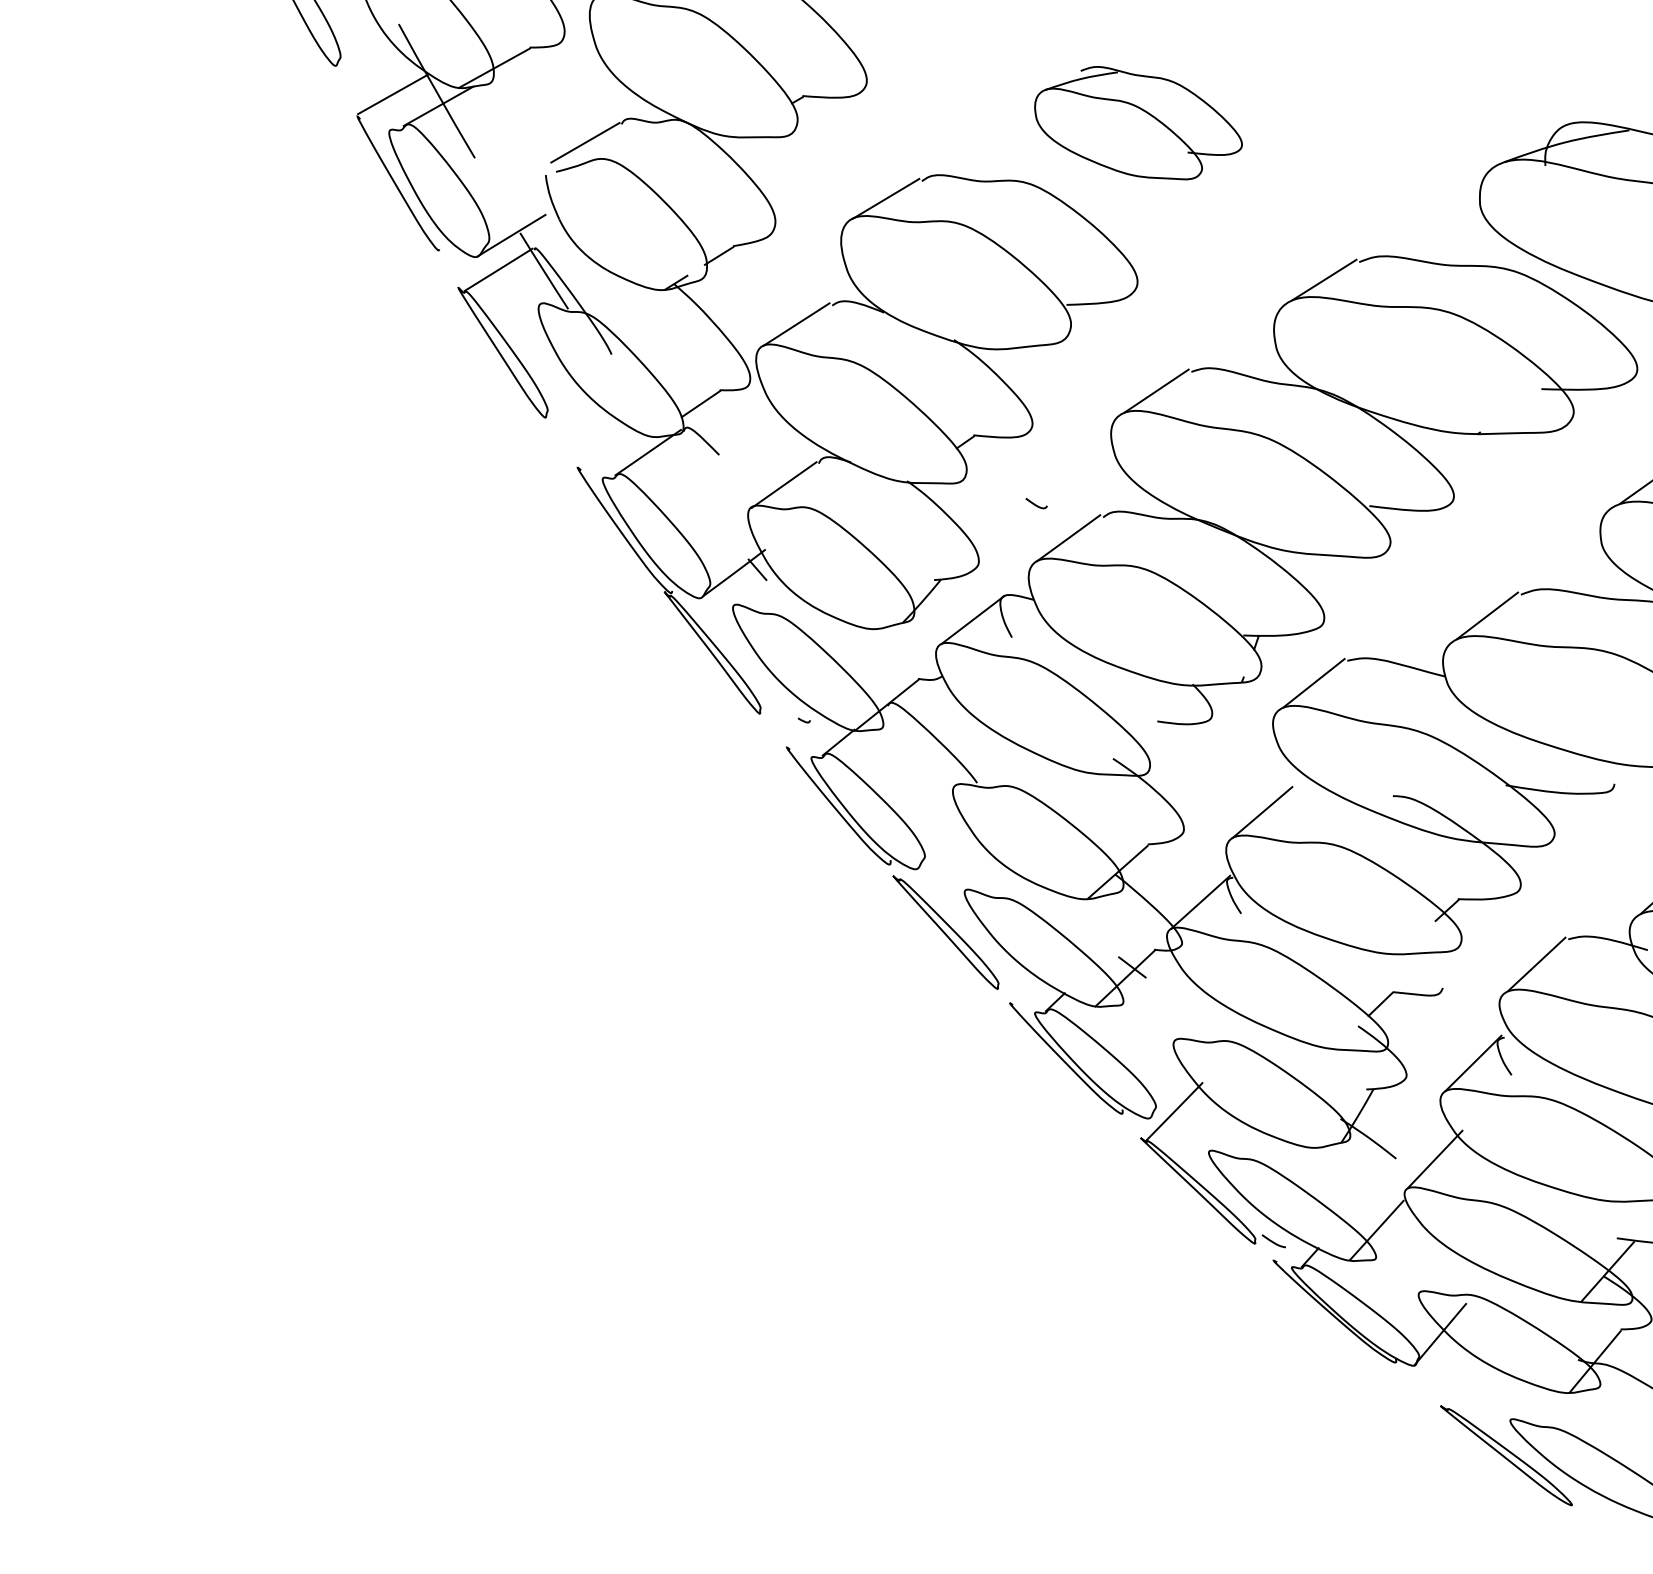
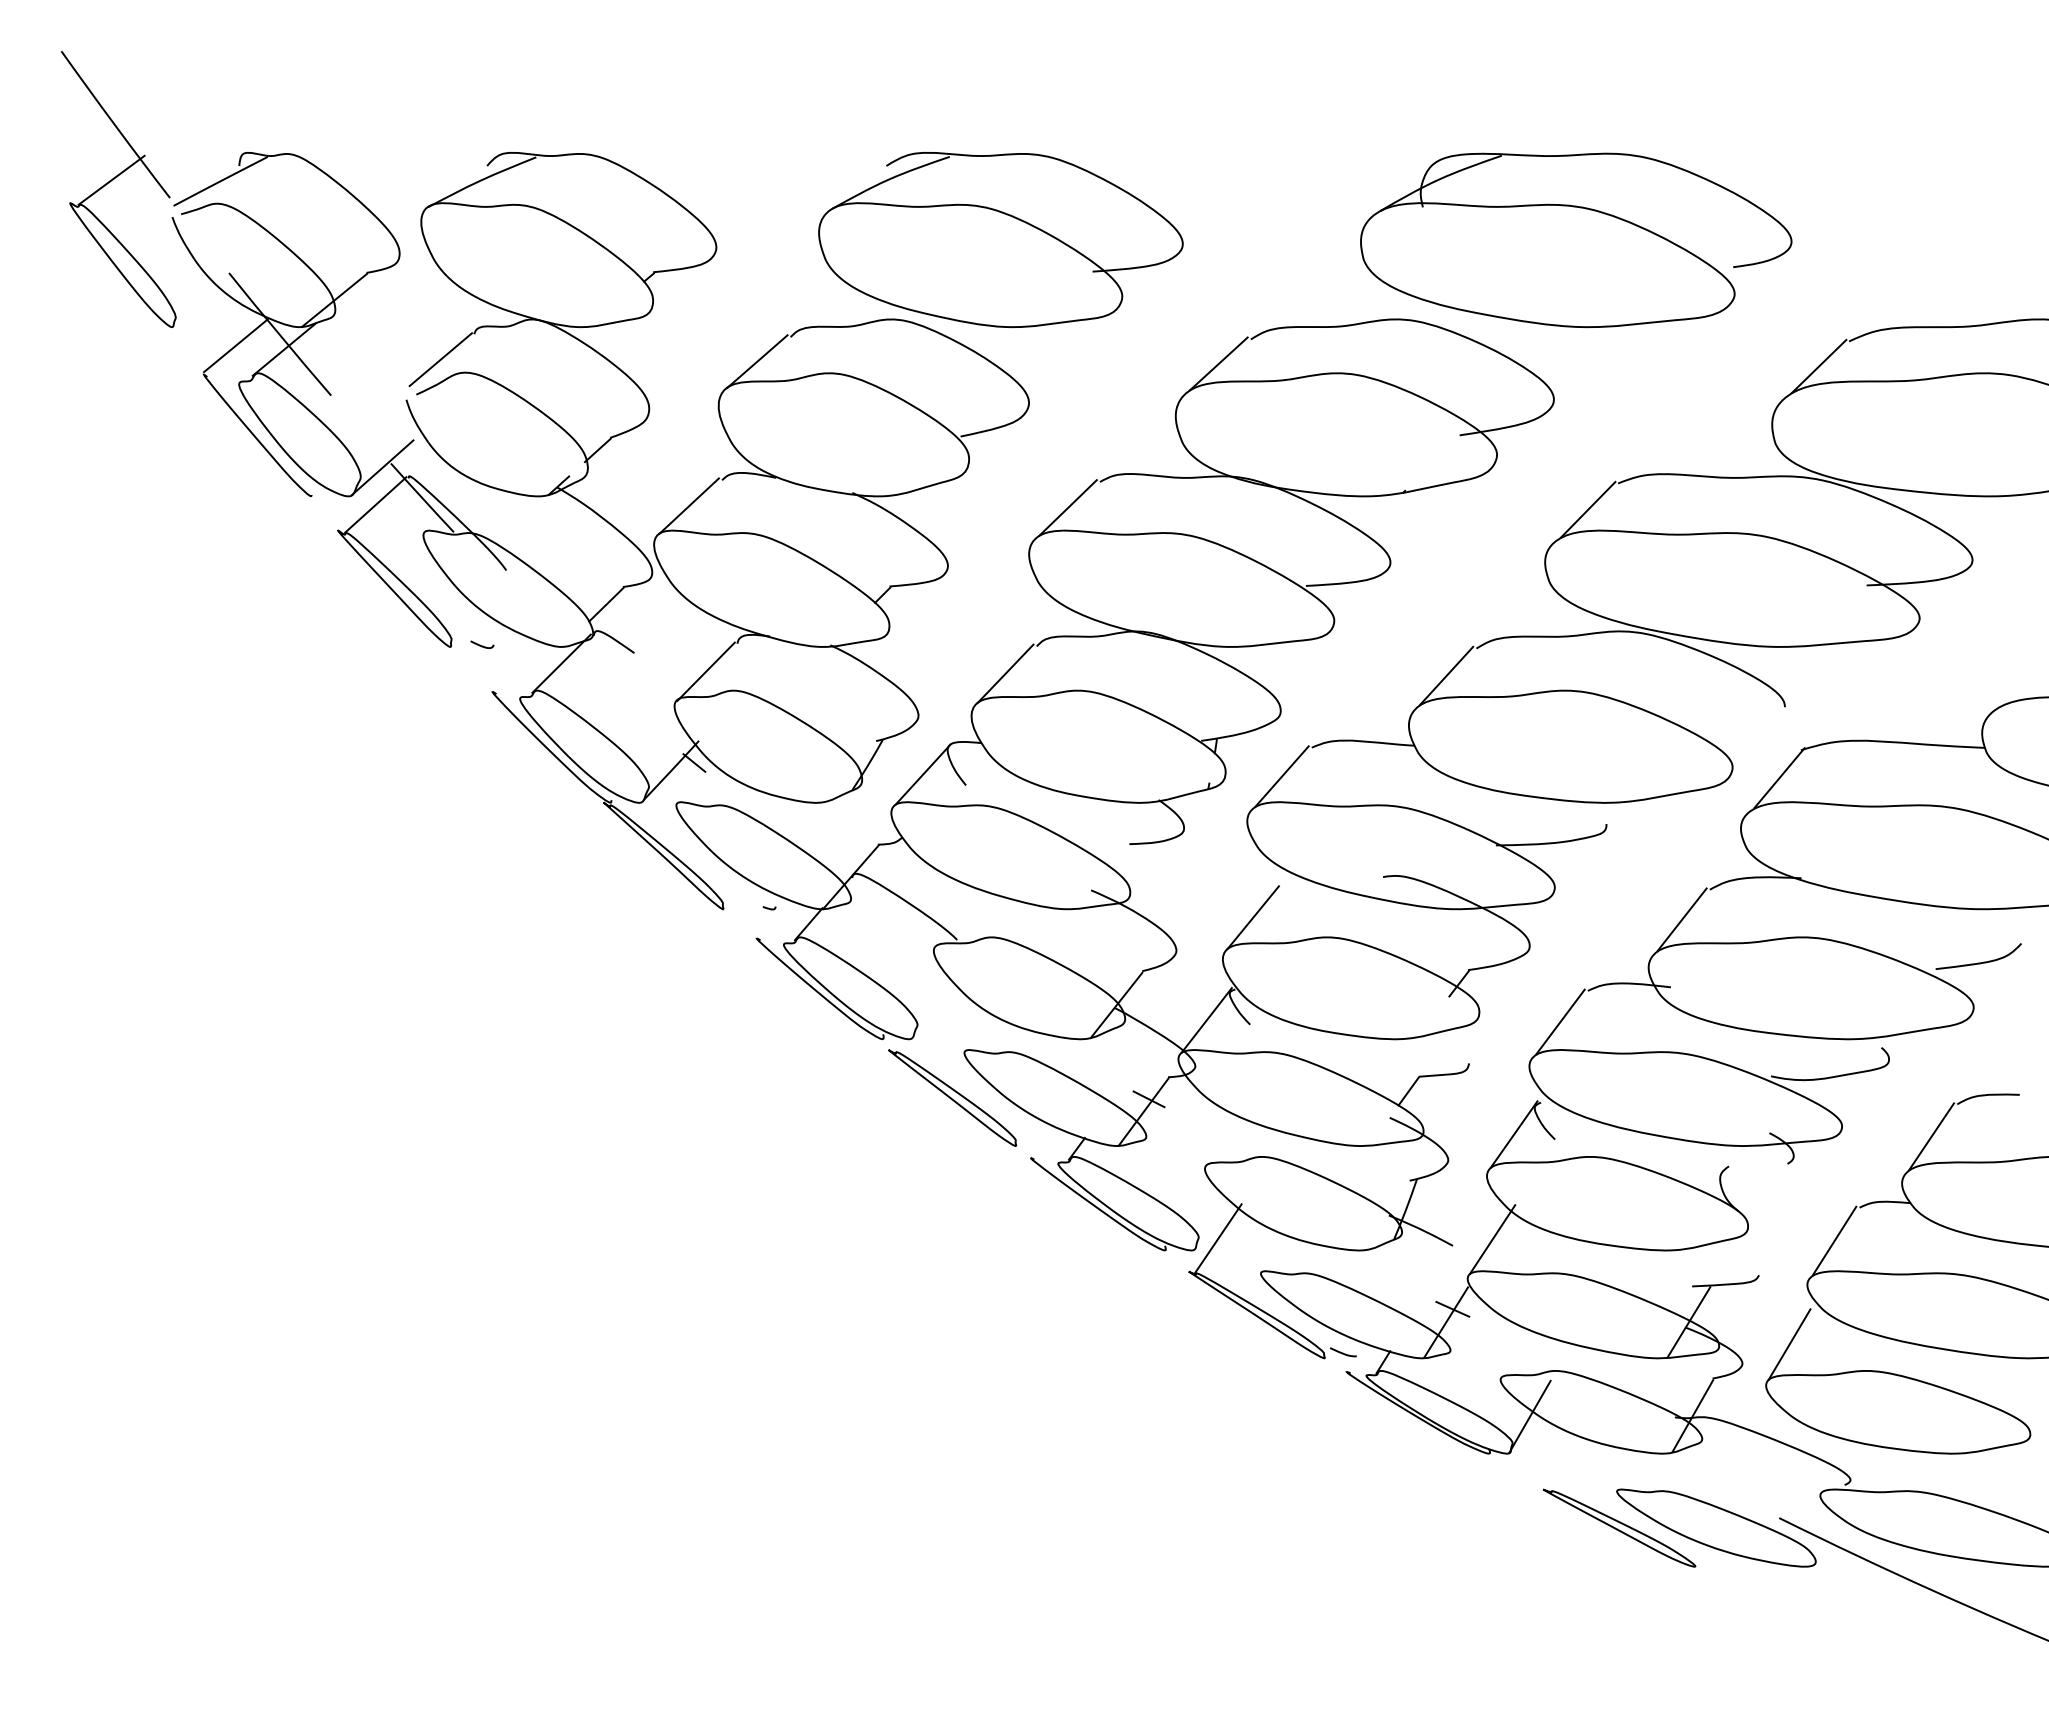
part: (1138, 125) -> (1000, 240), size x1.67
curve: (1036, 504) -> (482, 645), moved
line: (1385, 1218) -> (1452, 1308), added

